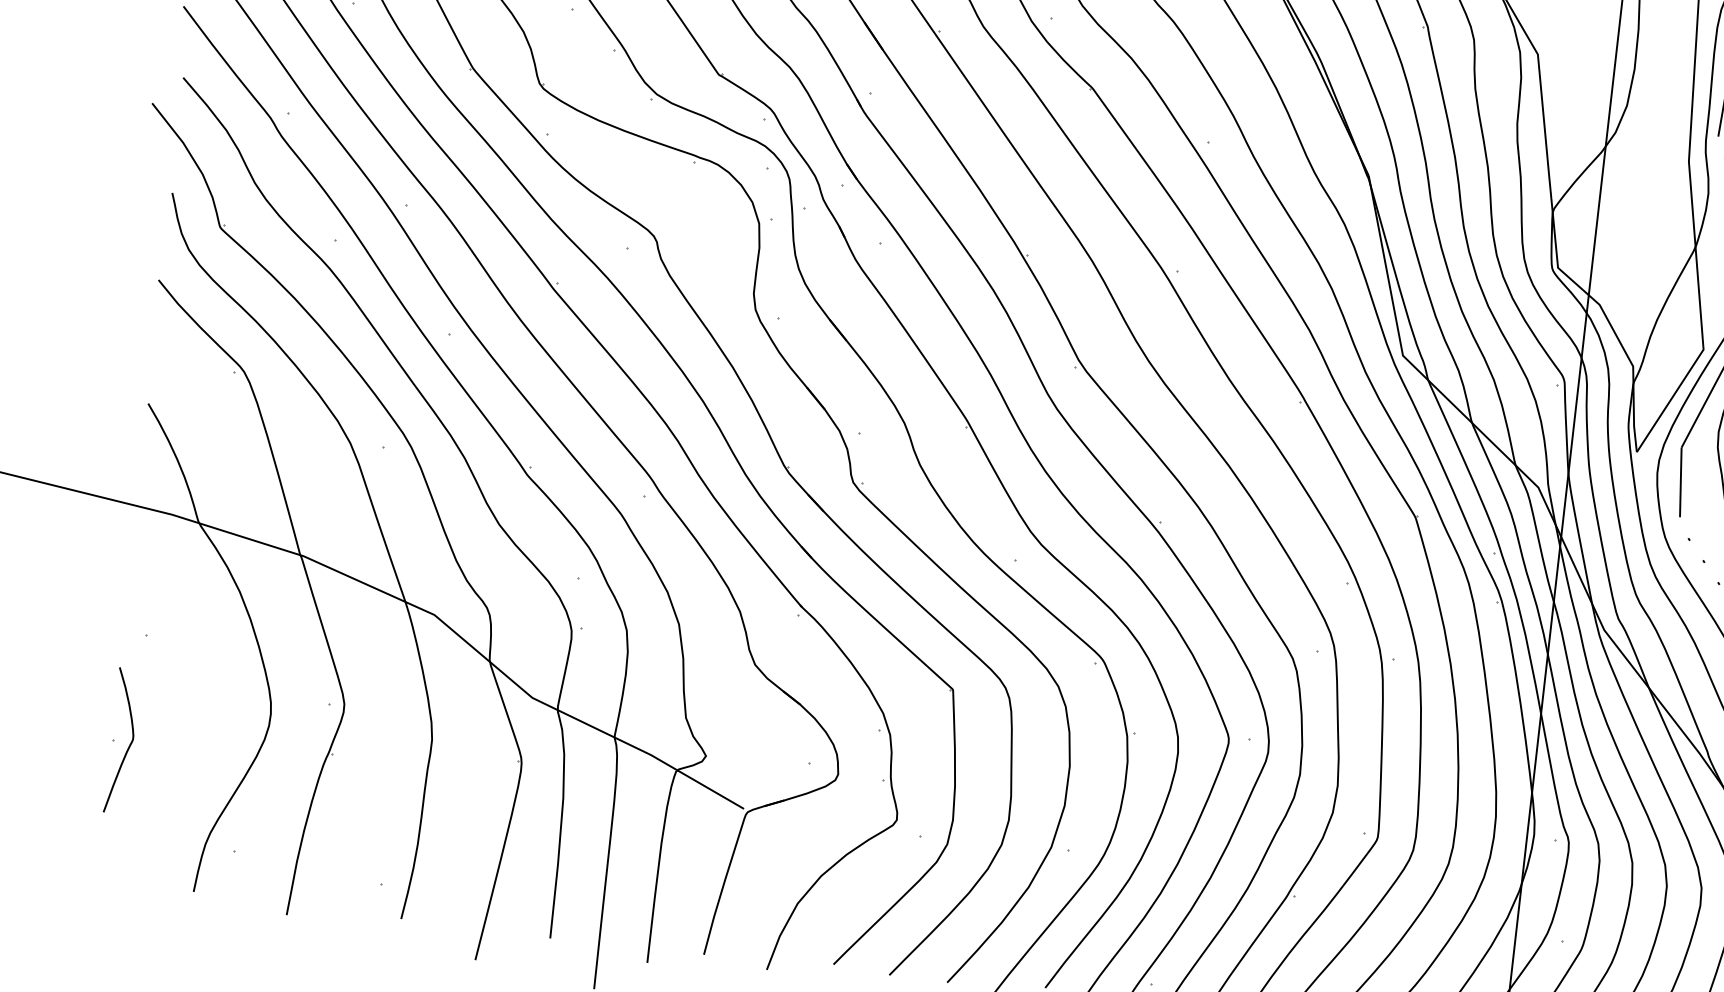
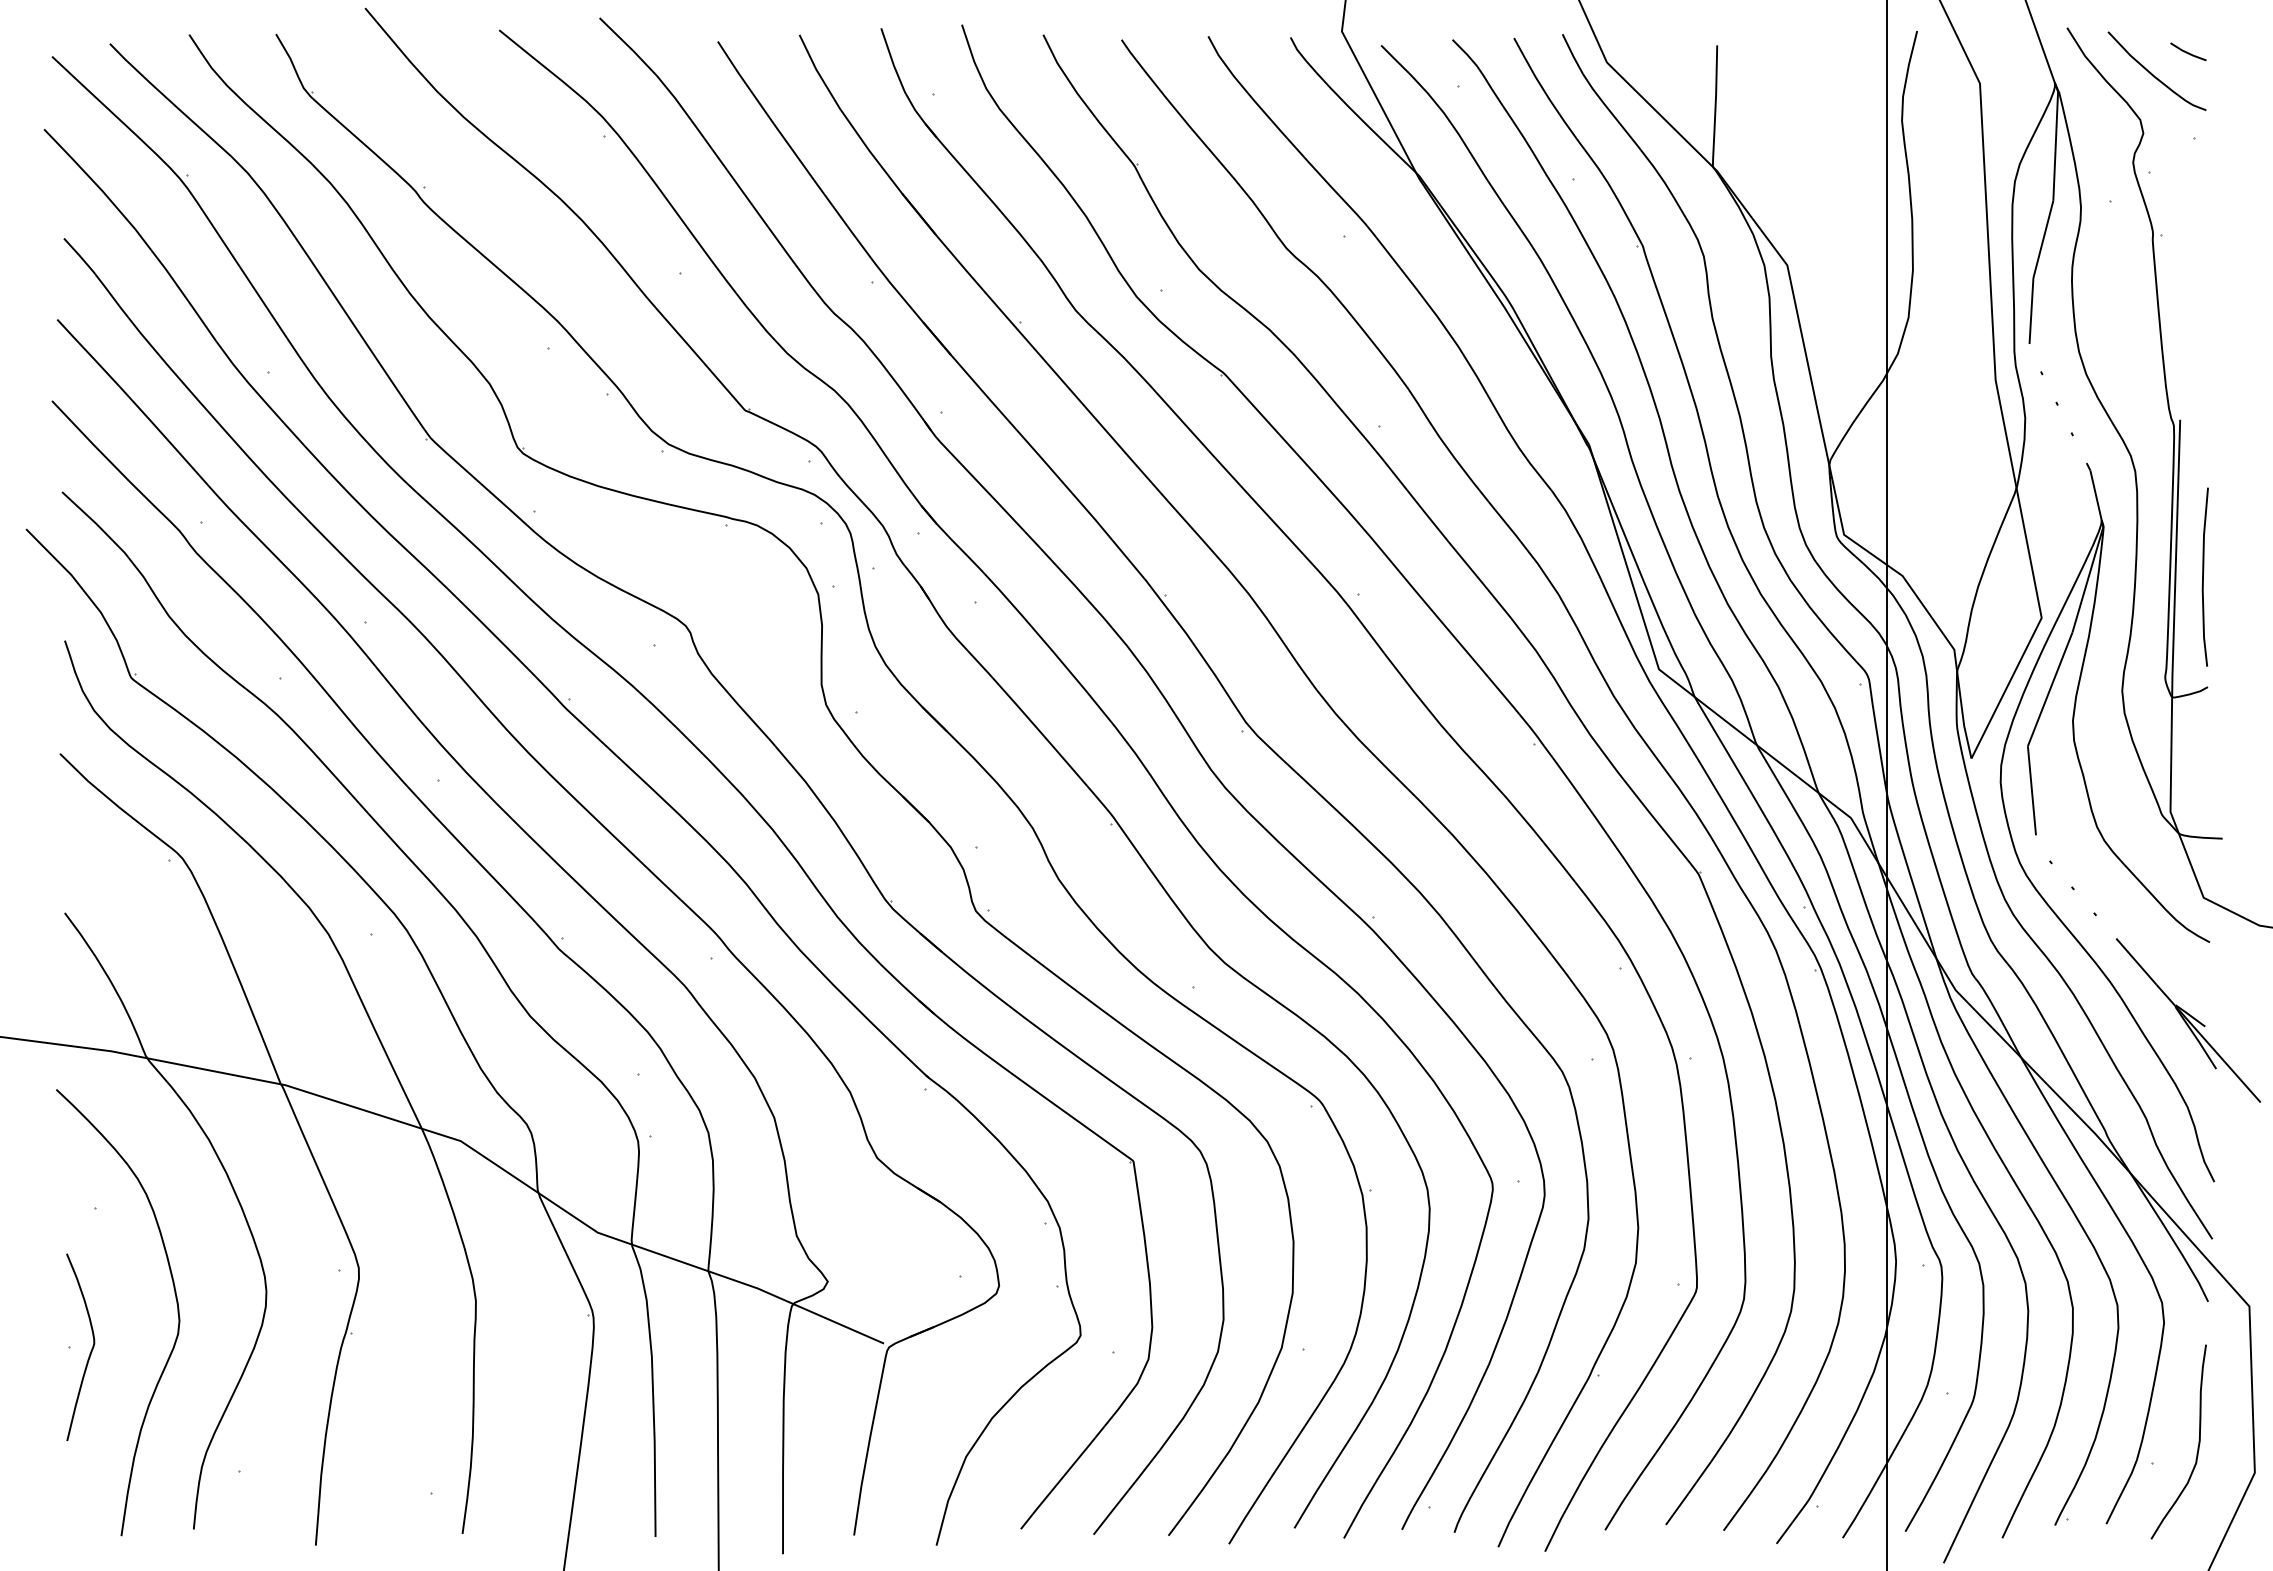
curve: (199, 711) -> (175, 1298), added

